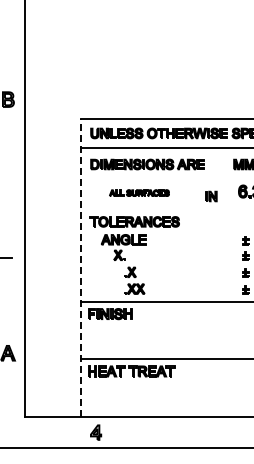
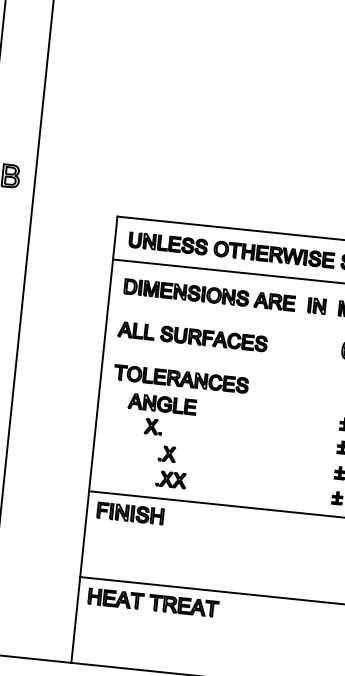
part: (139, 192) -> (193, 335), size x1.67
part: (211, 196) -> (317, 306), moved
line: (81, 267) -> (94, 439), dashed -> solid

